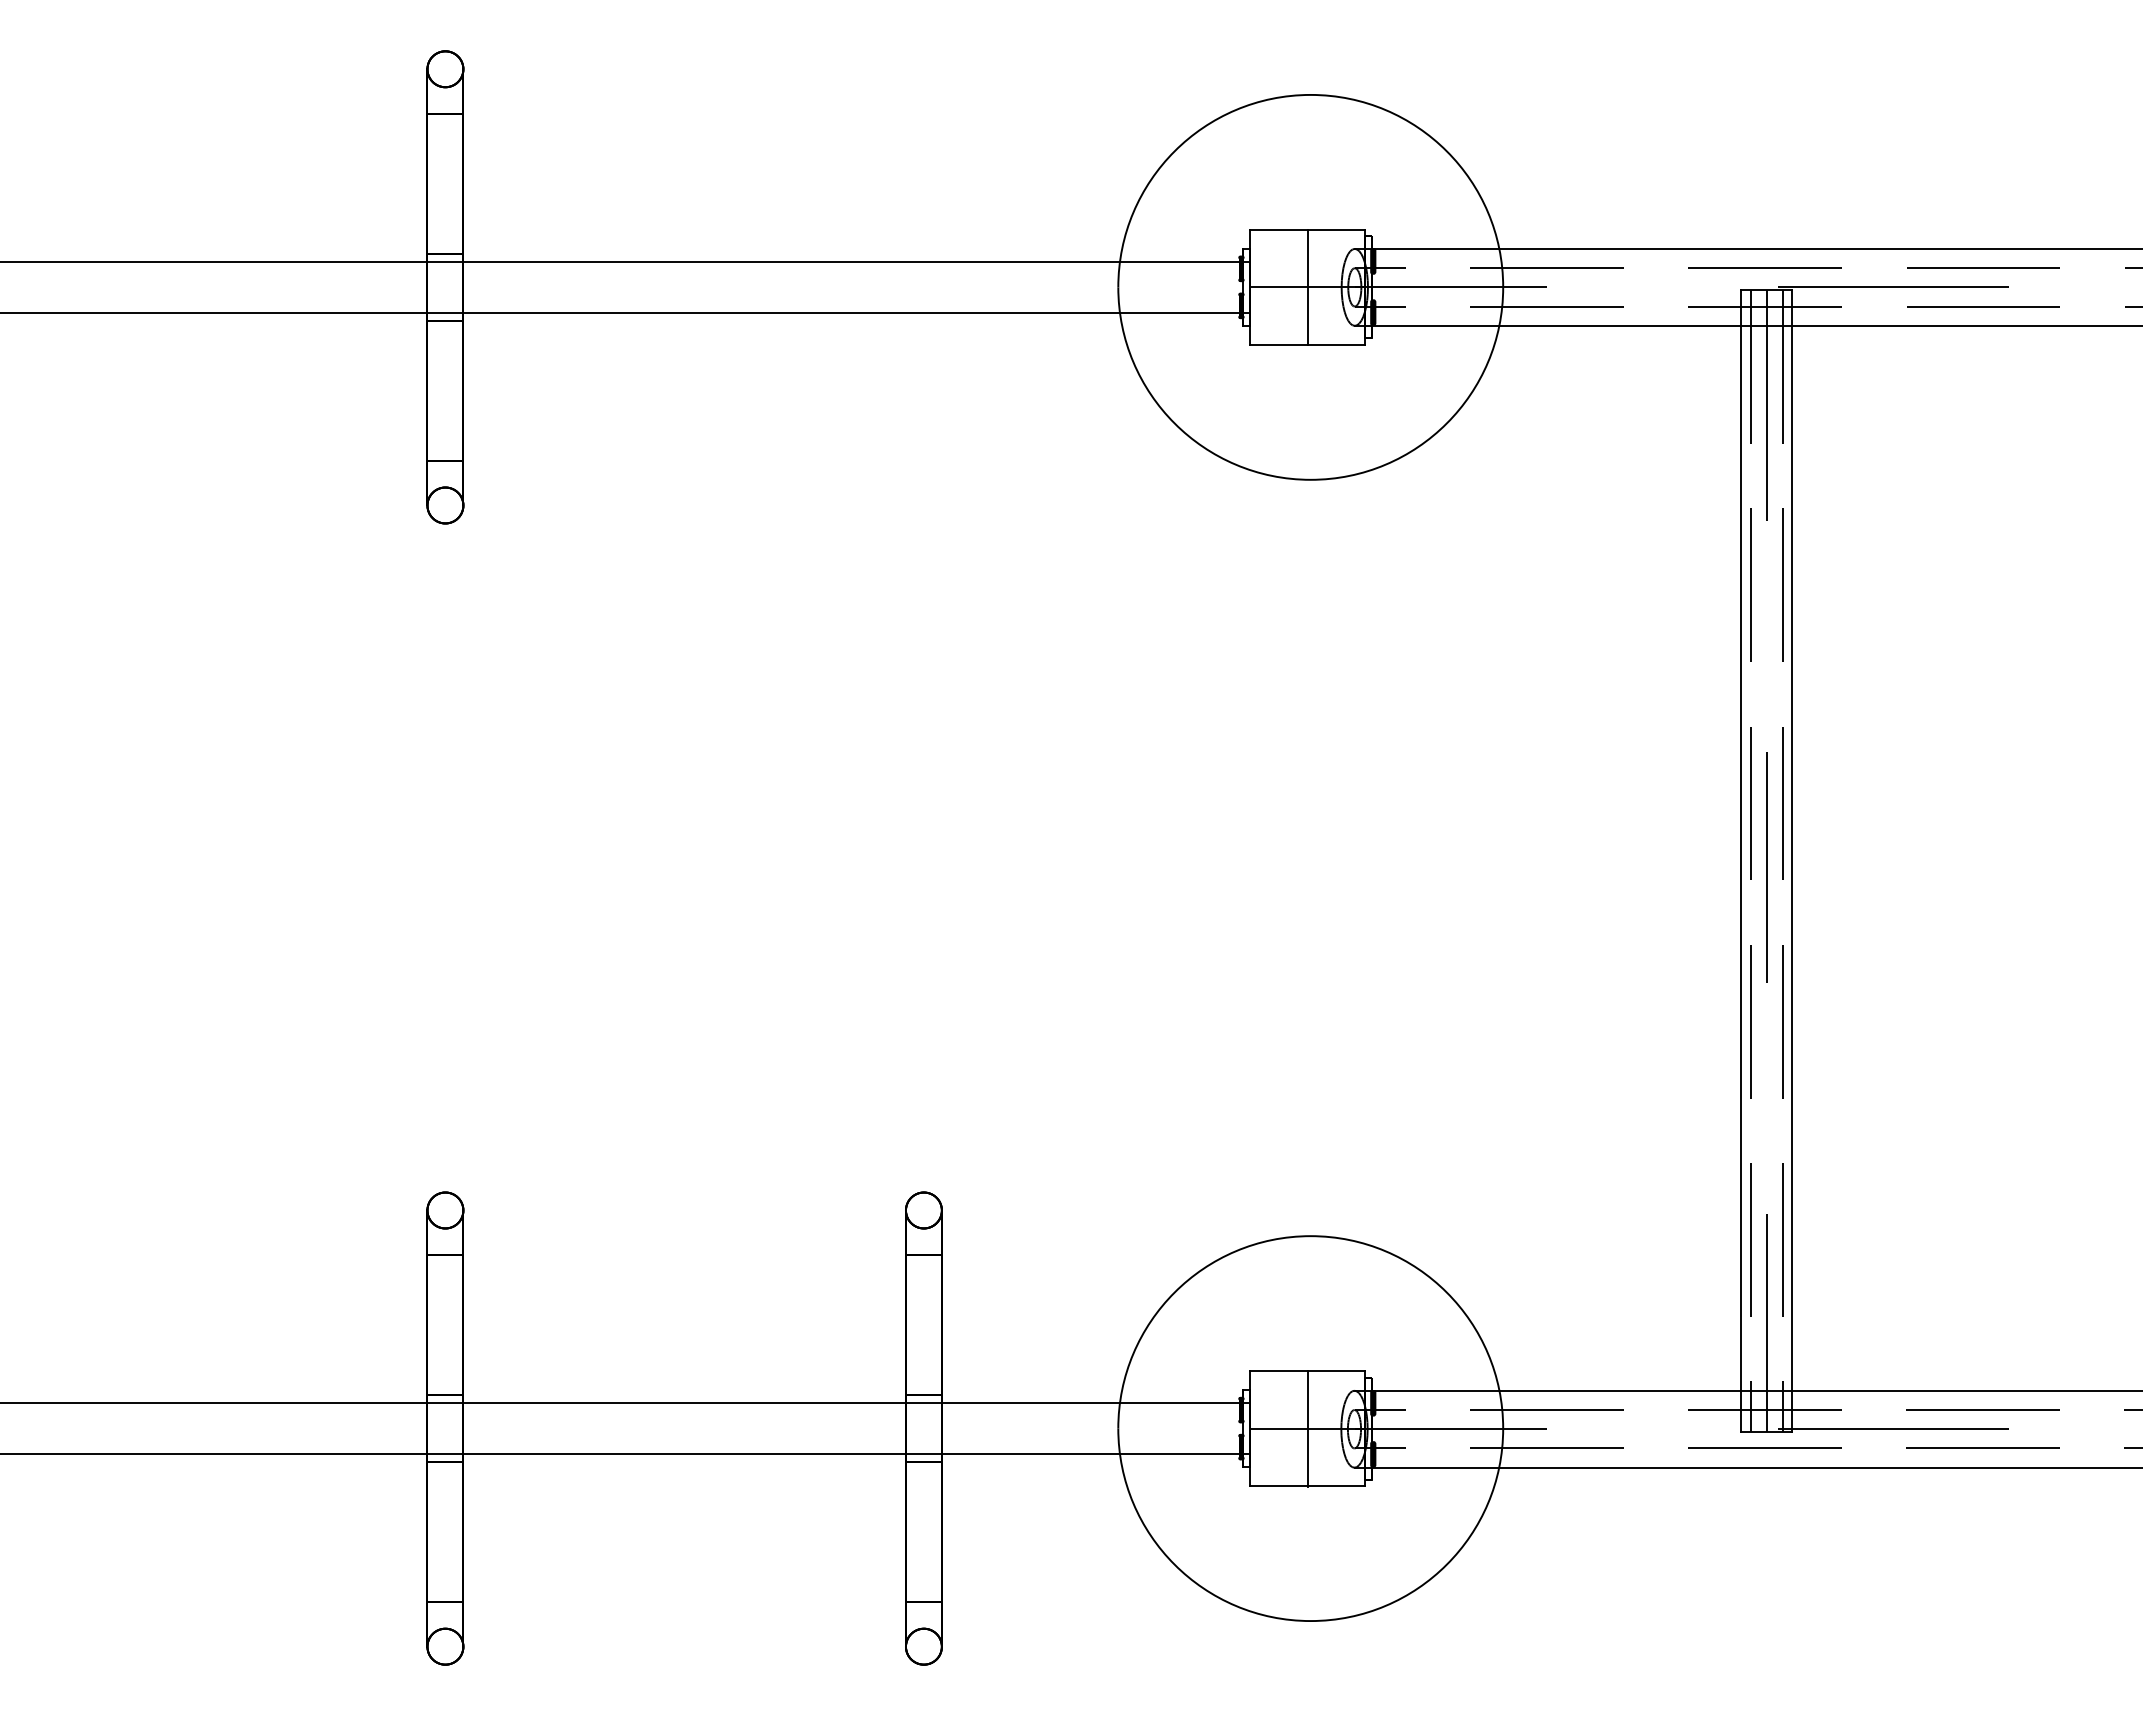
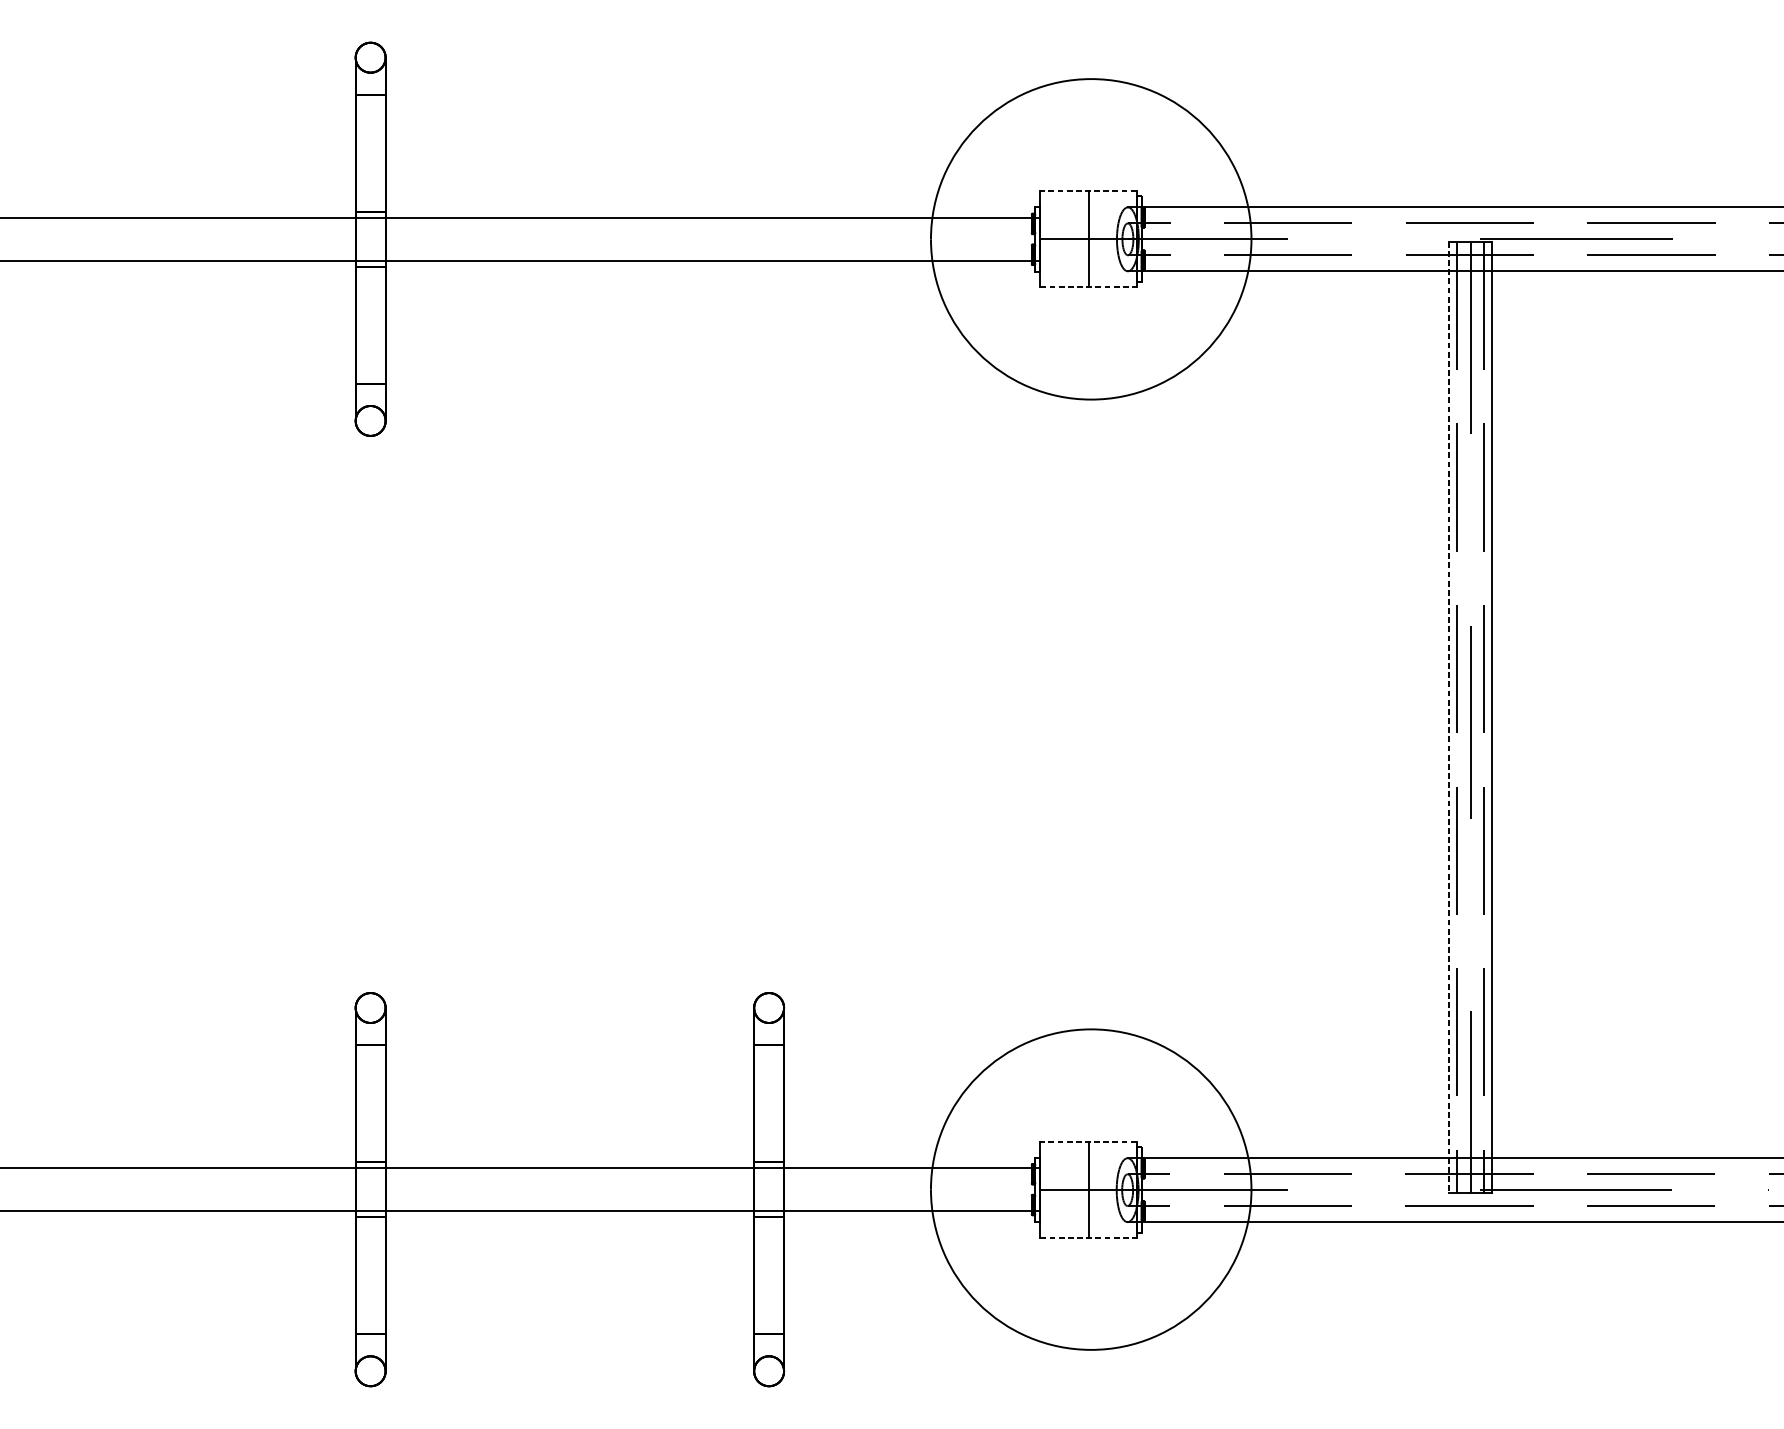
line: (1307, 229) -> (1088, 191), solid -> dashed
line: (1307, 345) -> (1088, 287), solid -> dashed
line: (1740, 861) -> (1449, 717), solid -> dashed
line: (1307, 1370) -> (1088, 1141), solid -> dashed
line: (1307, 1486) -> (1088, 1237), solid -> dashed

